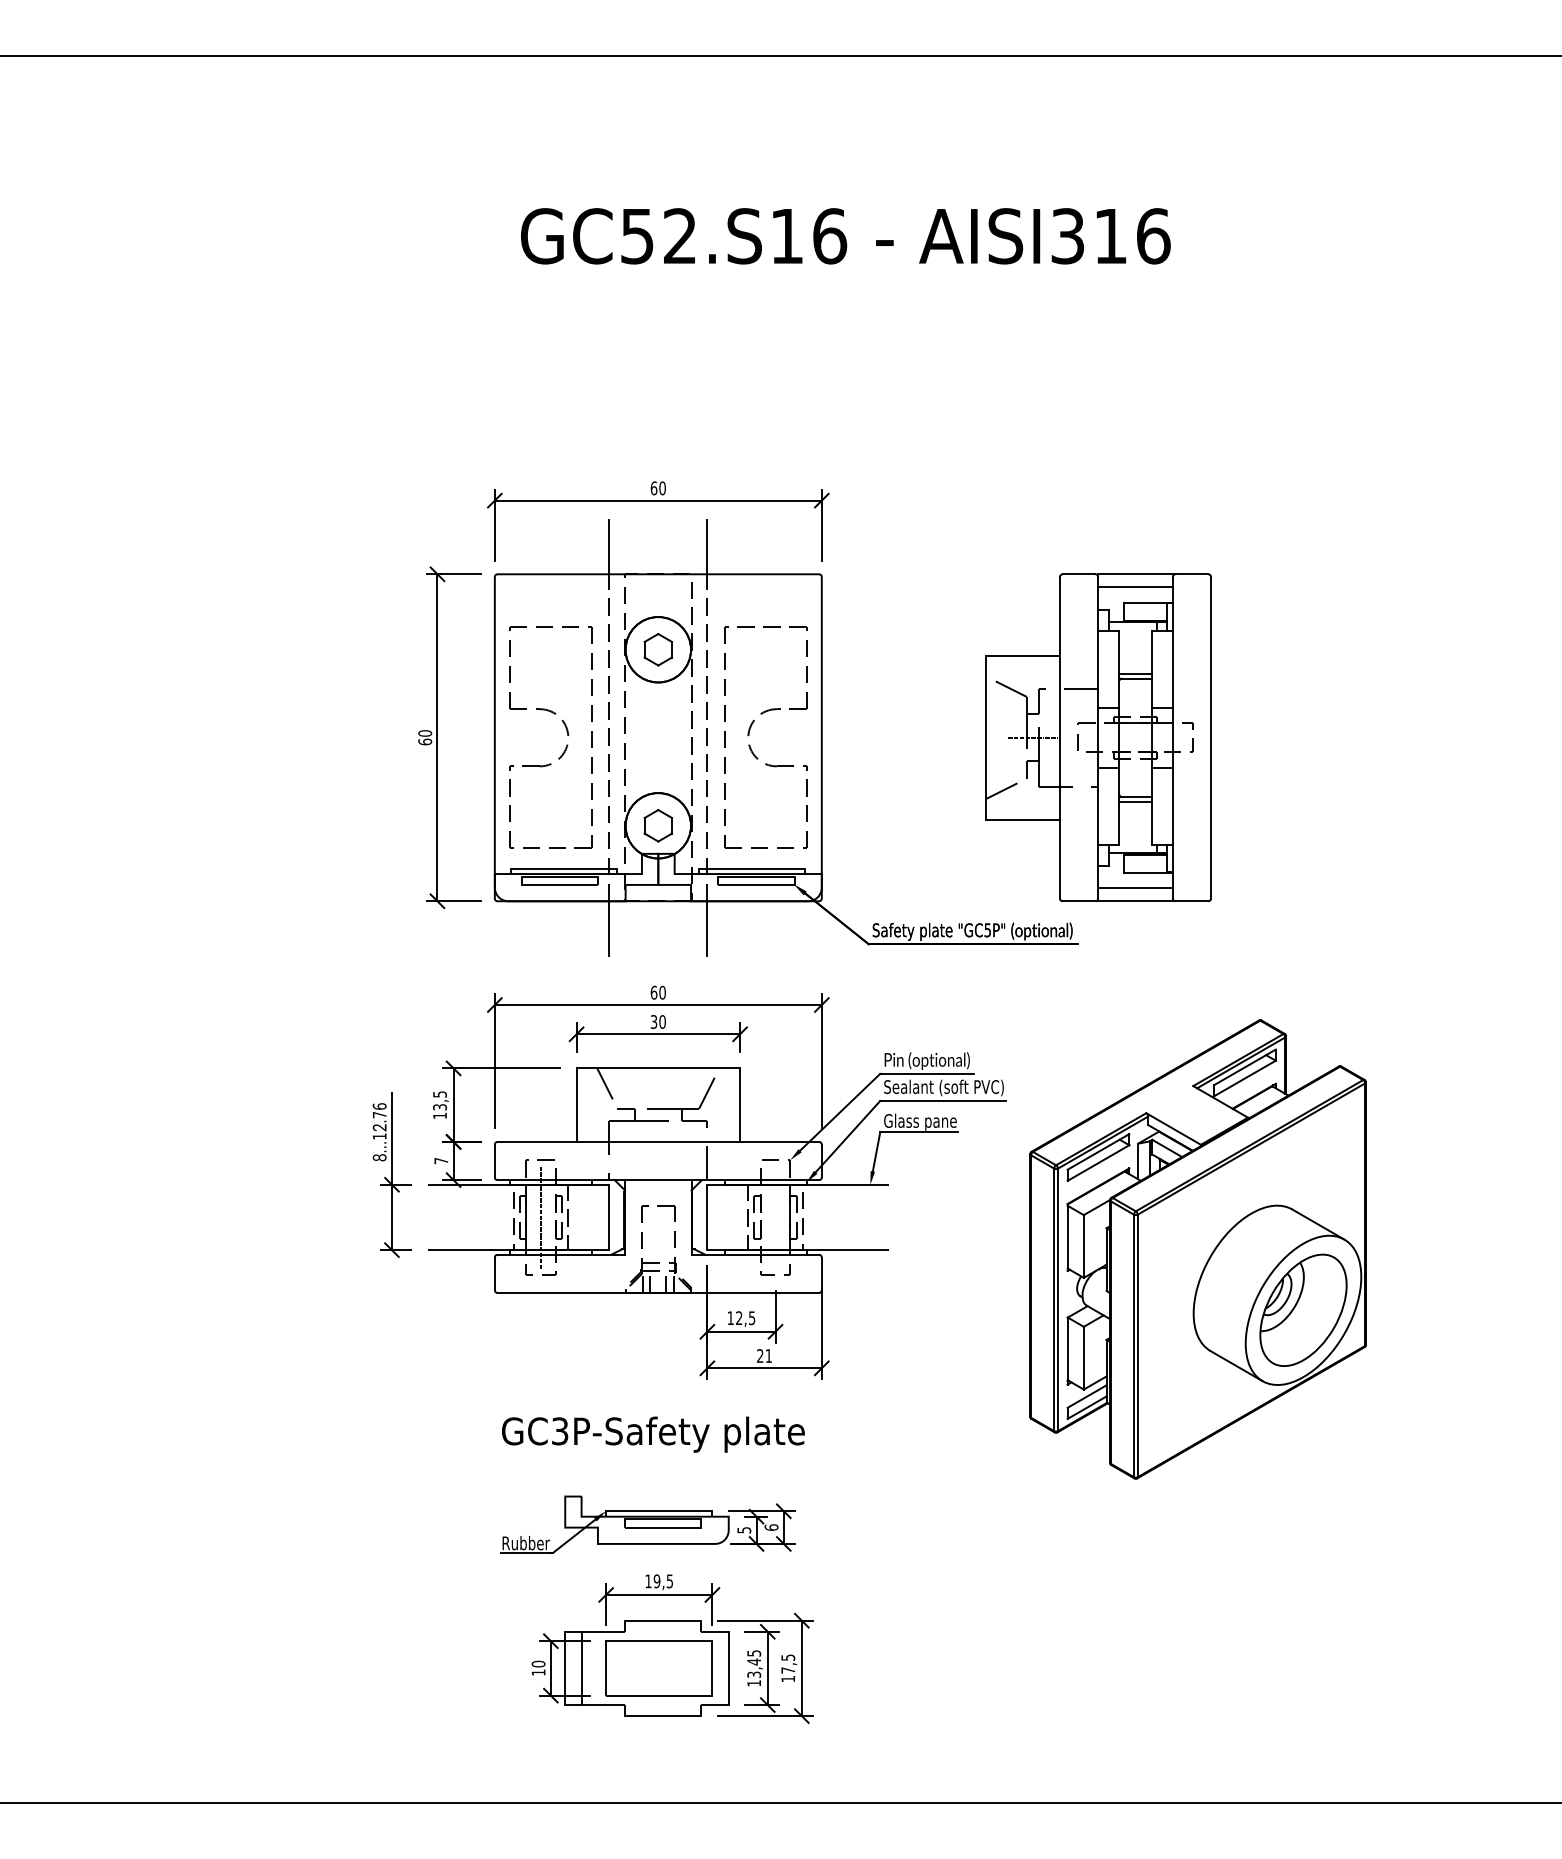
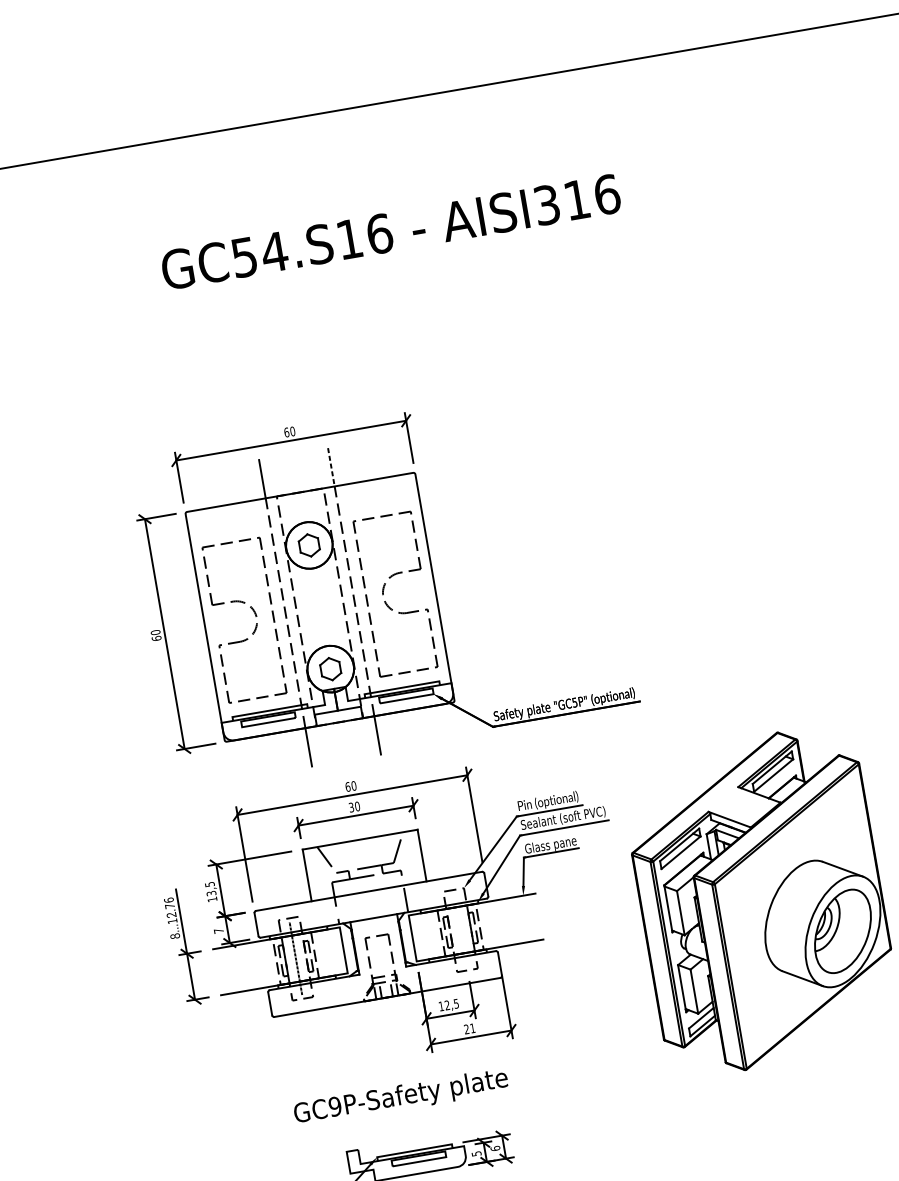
text: (679, 235) -> (273, 251), GC52.S16 -> GC54.S16
line: (707, 547) -> (331, 467), solid -> dashed
part: (1098, 737) -> (629, 553), removed
text: (559, 1431) -> (334, 1106), GC3P-Safety -> GC9P-Safety

